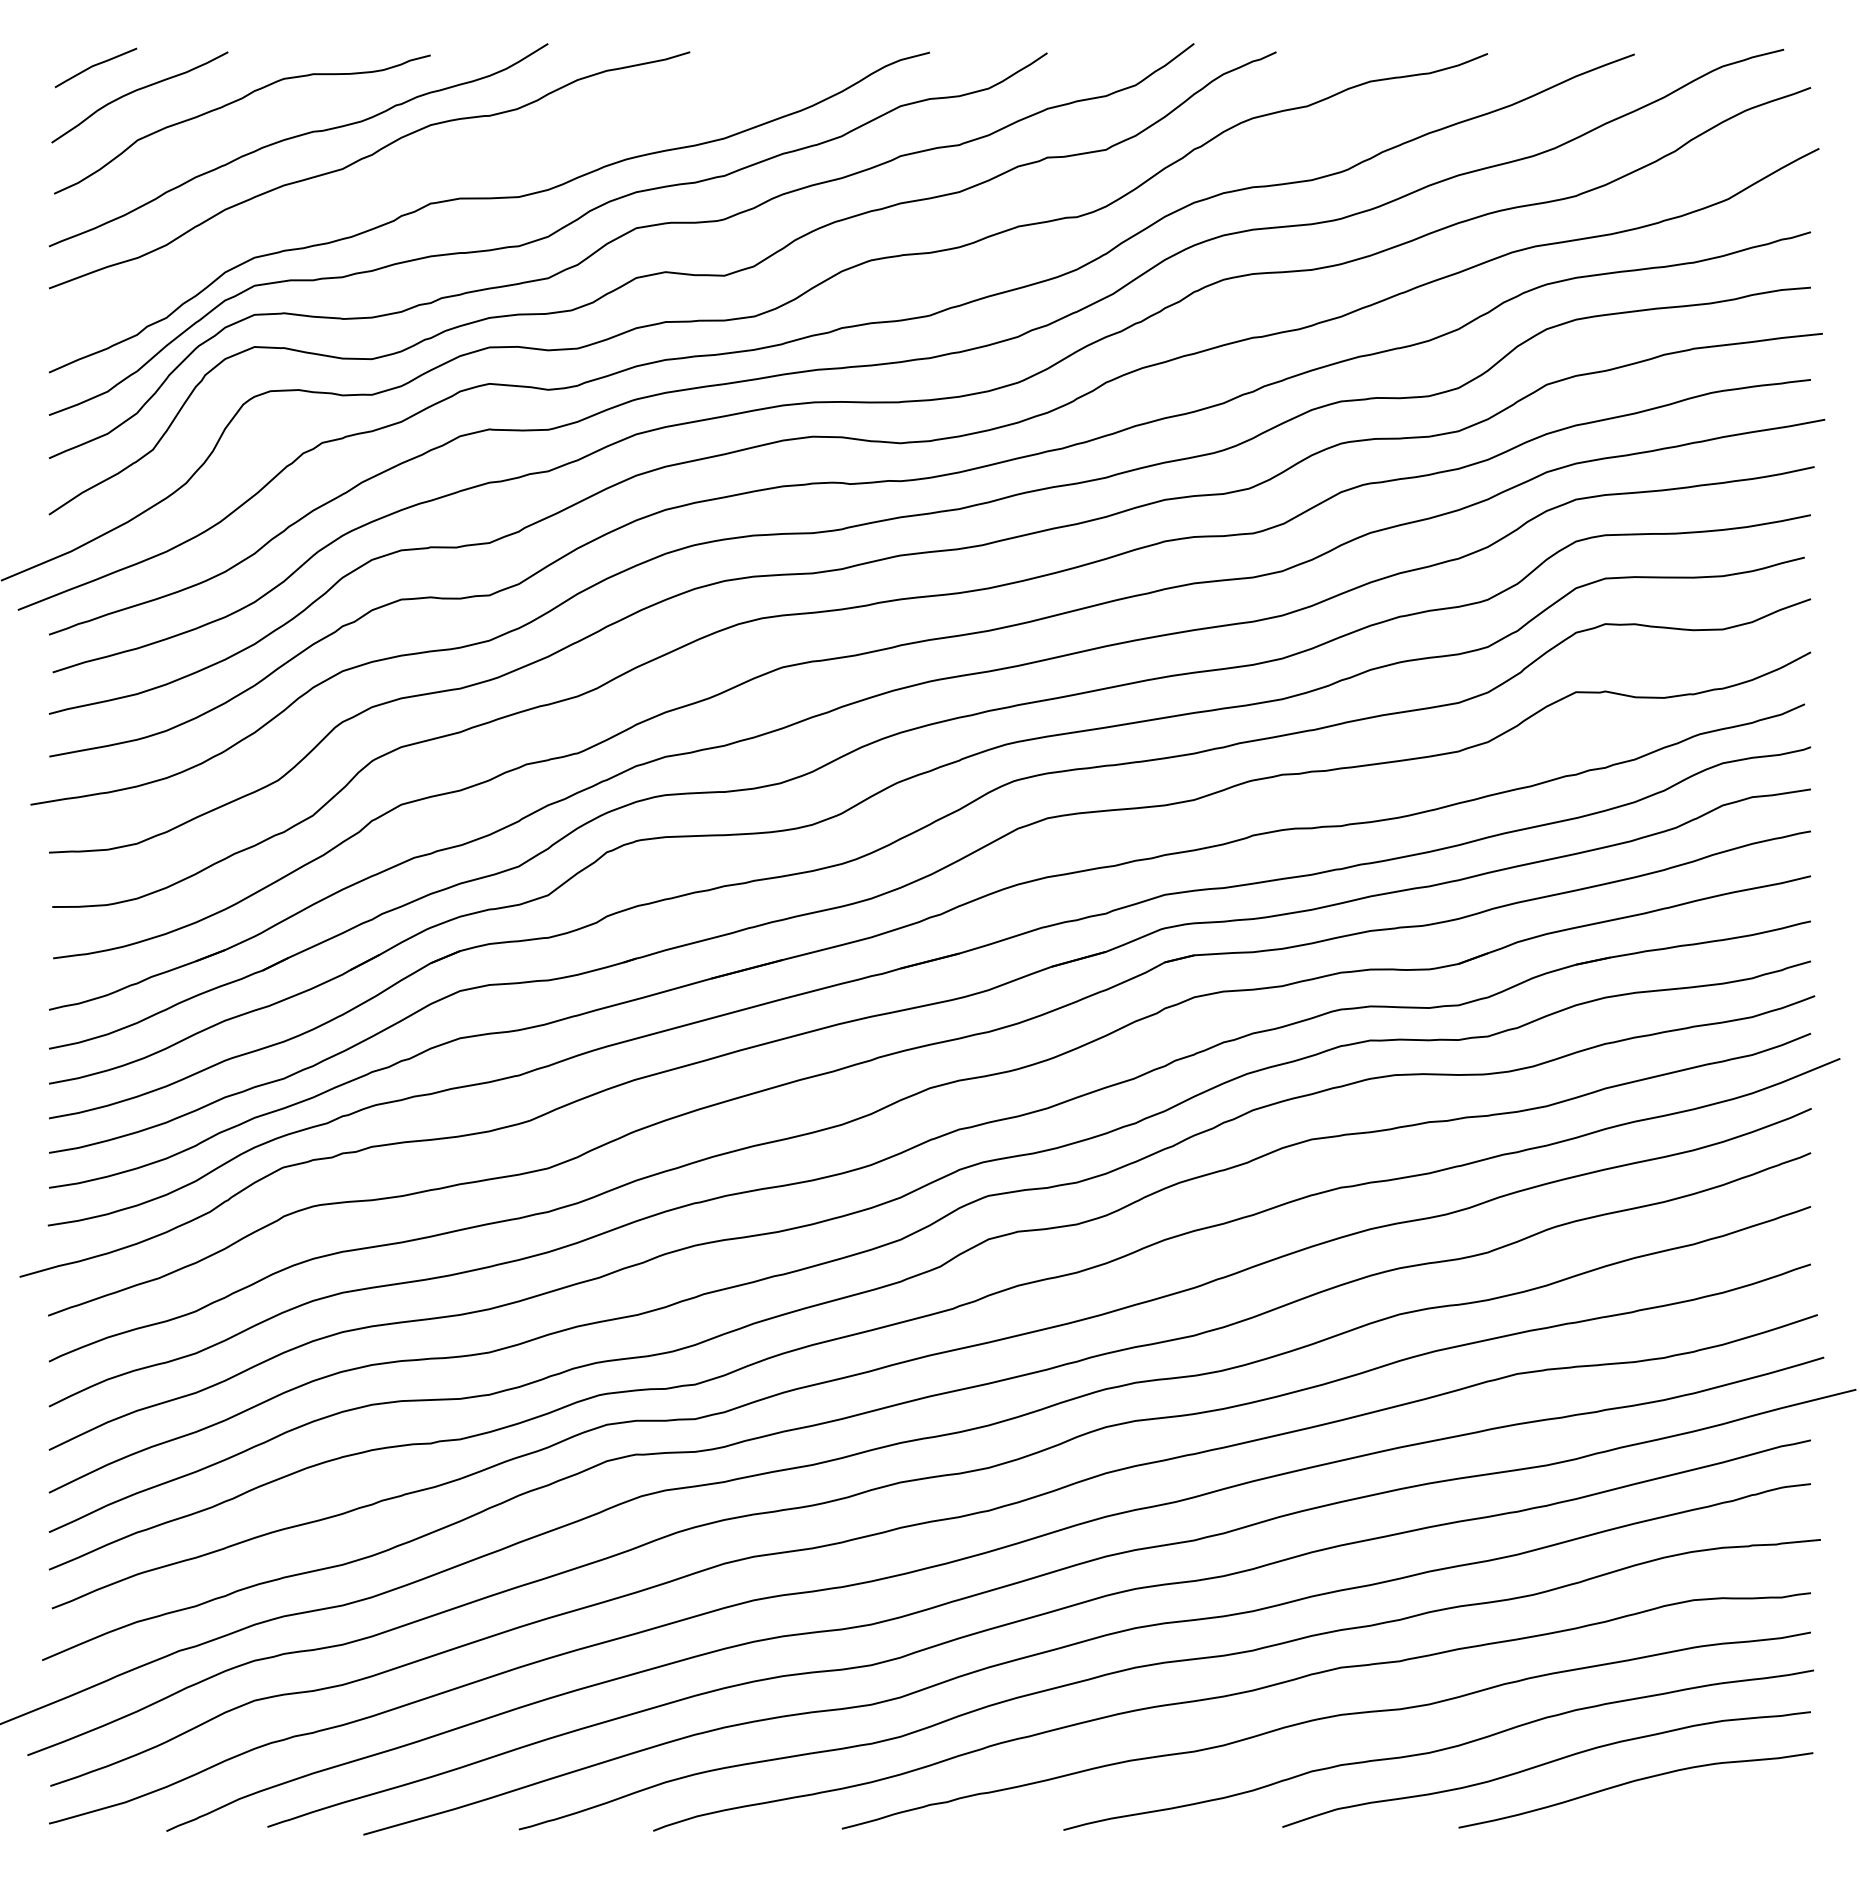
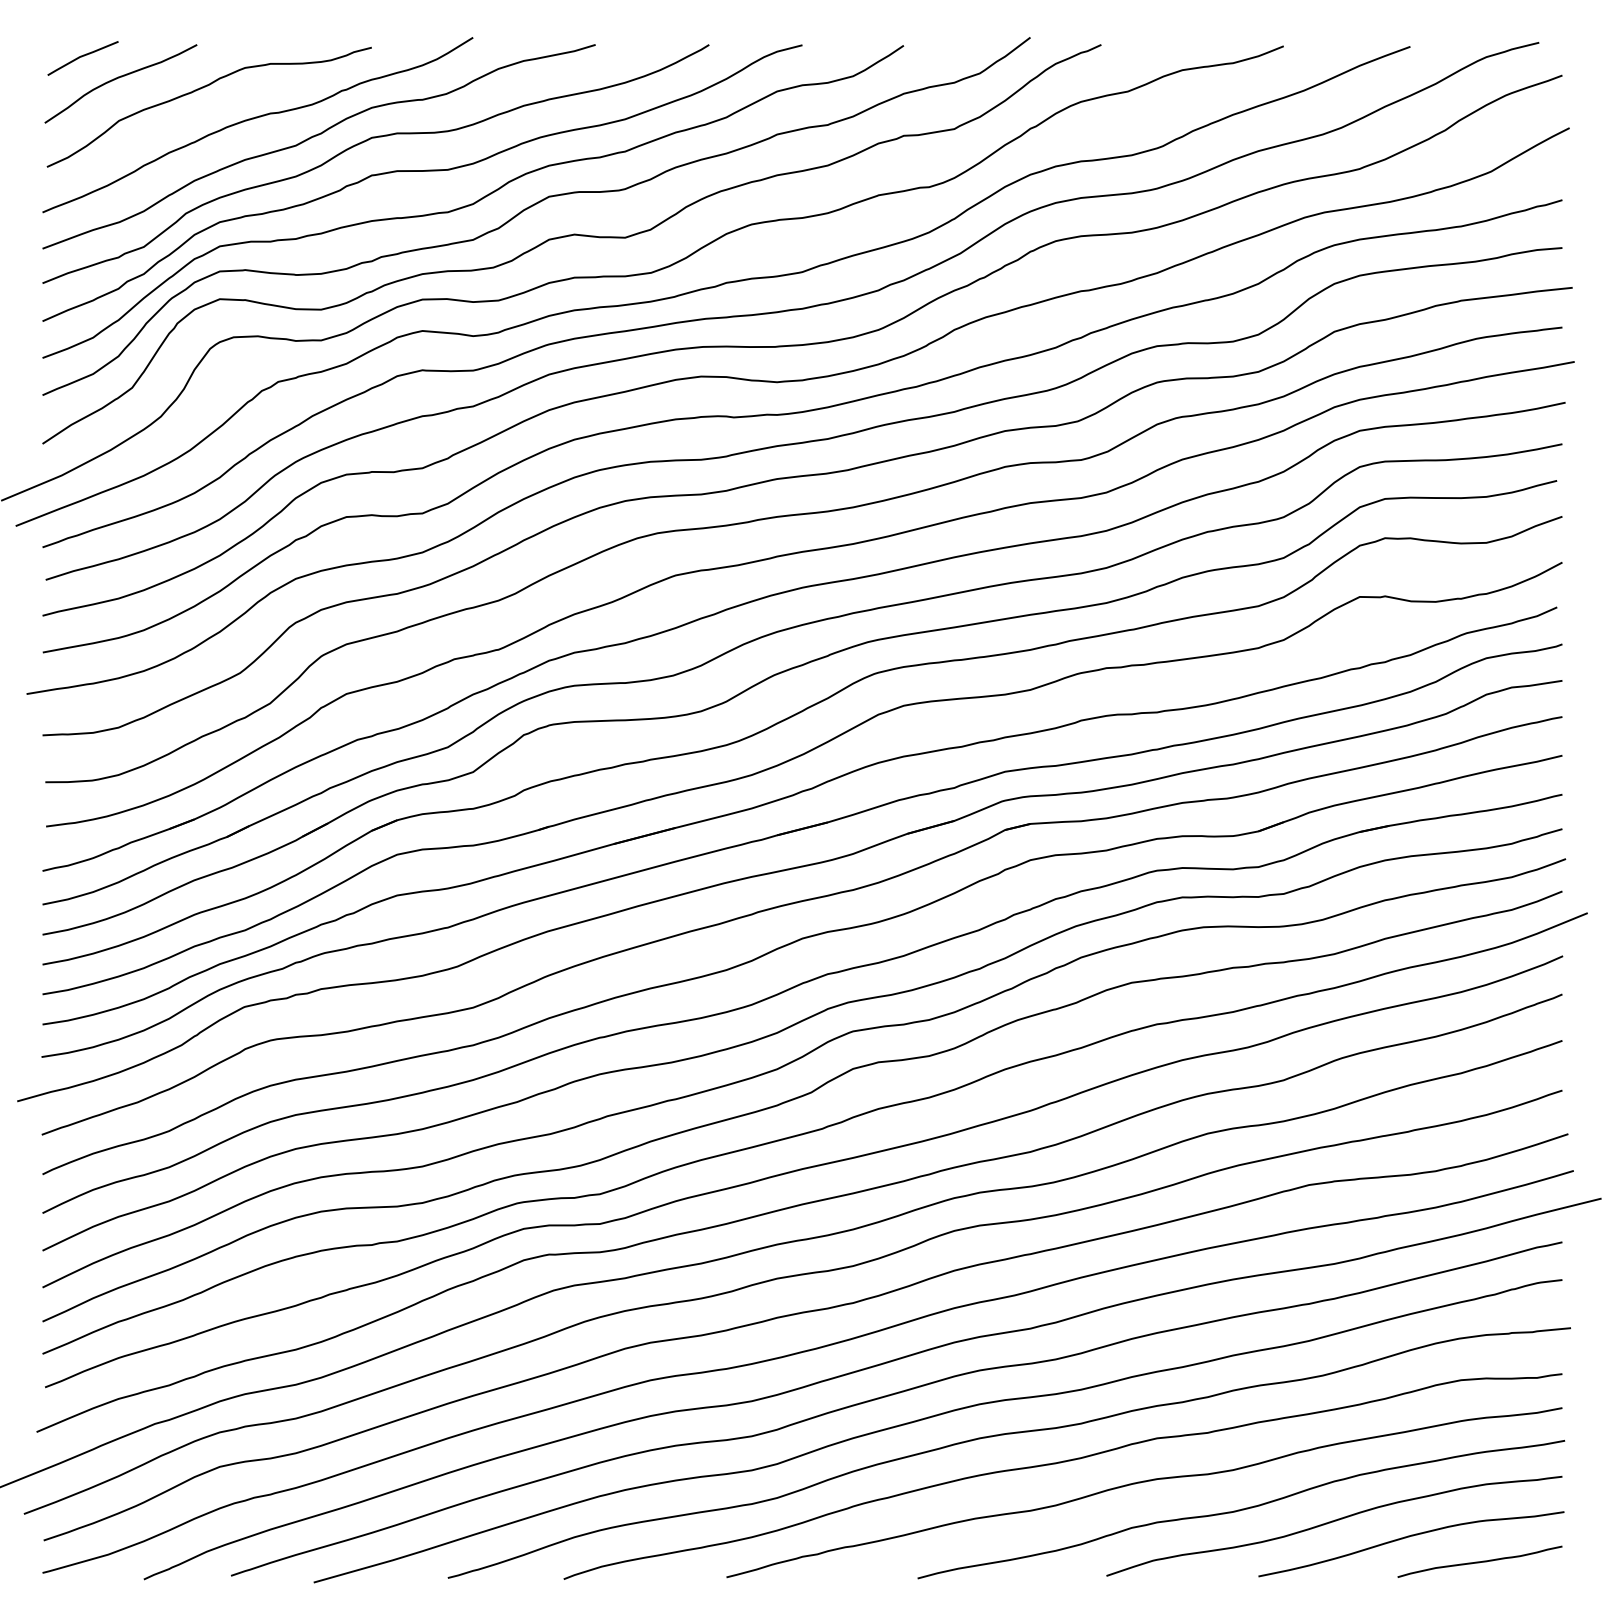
curve: (424, 164) -> (366, 141), added
curve: (1715, 1810) -> (1480, 1561), added

